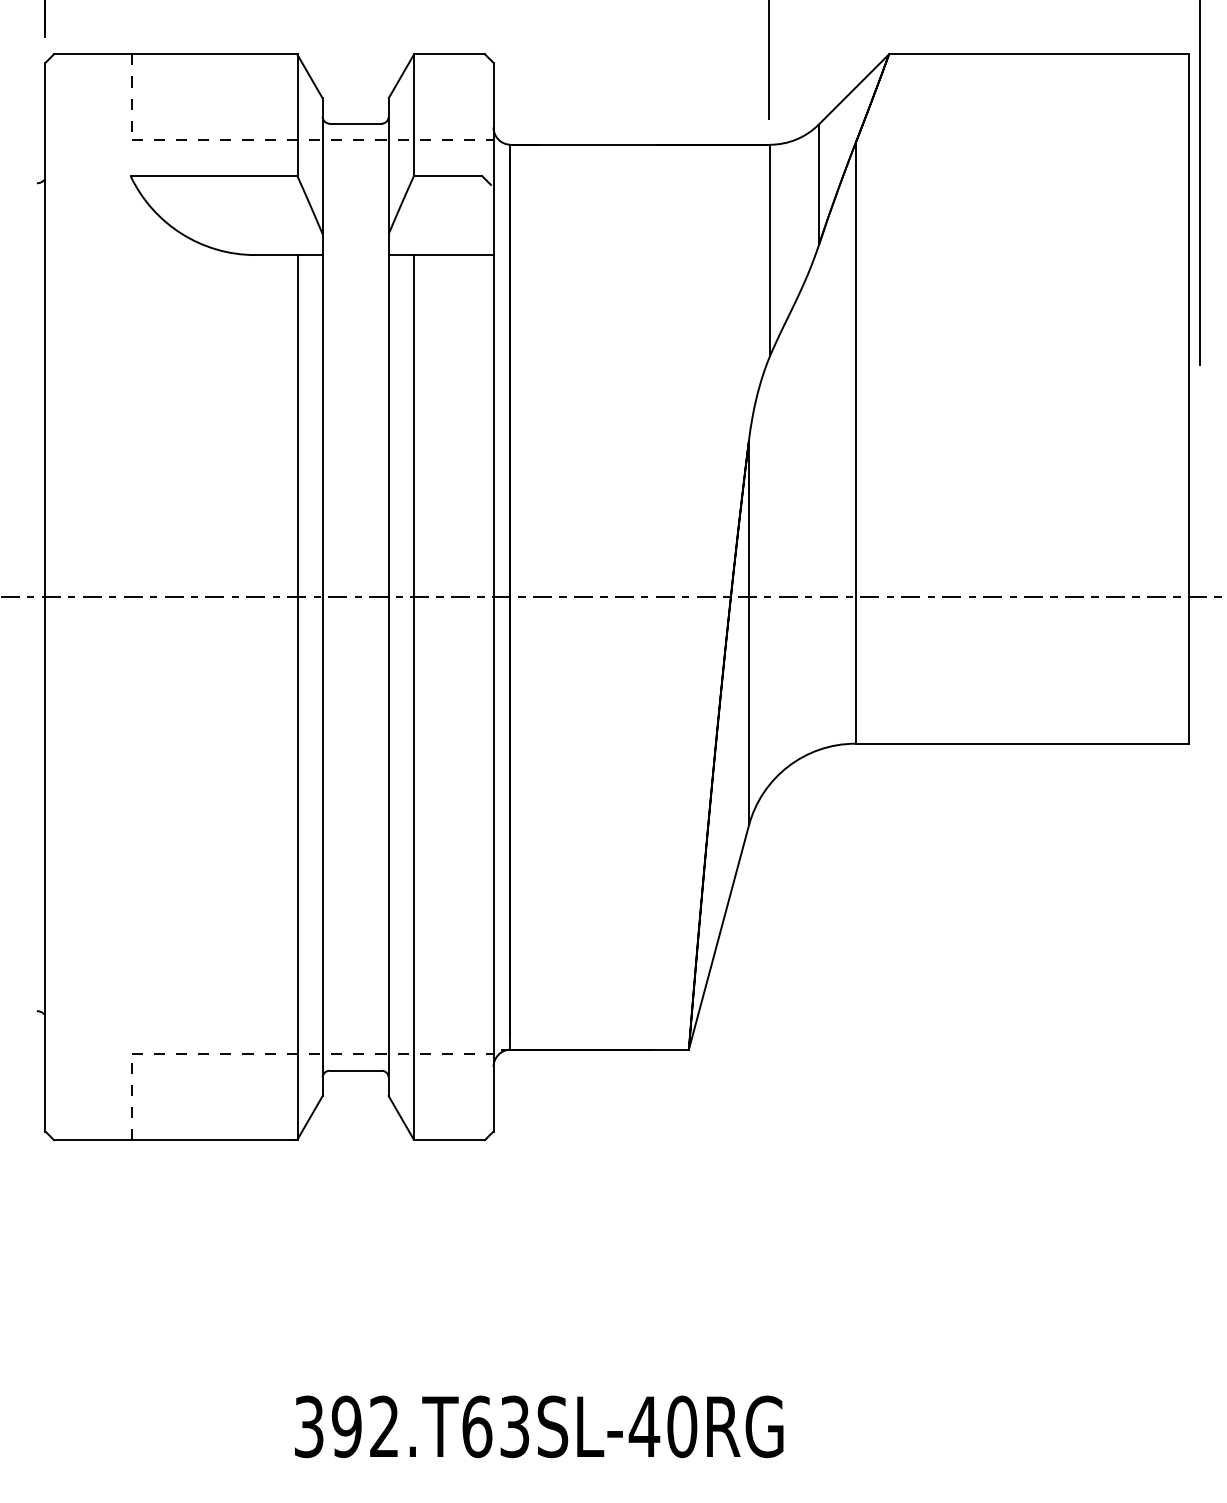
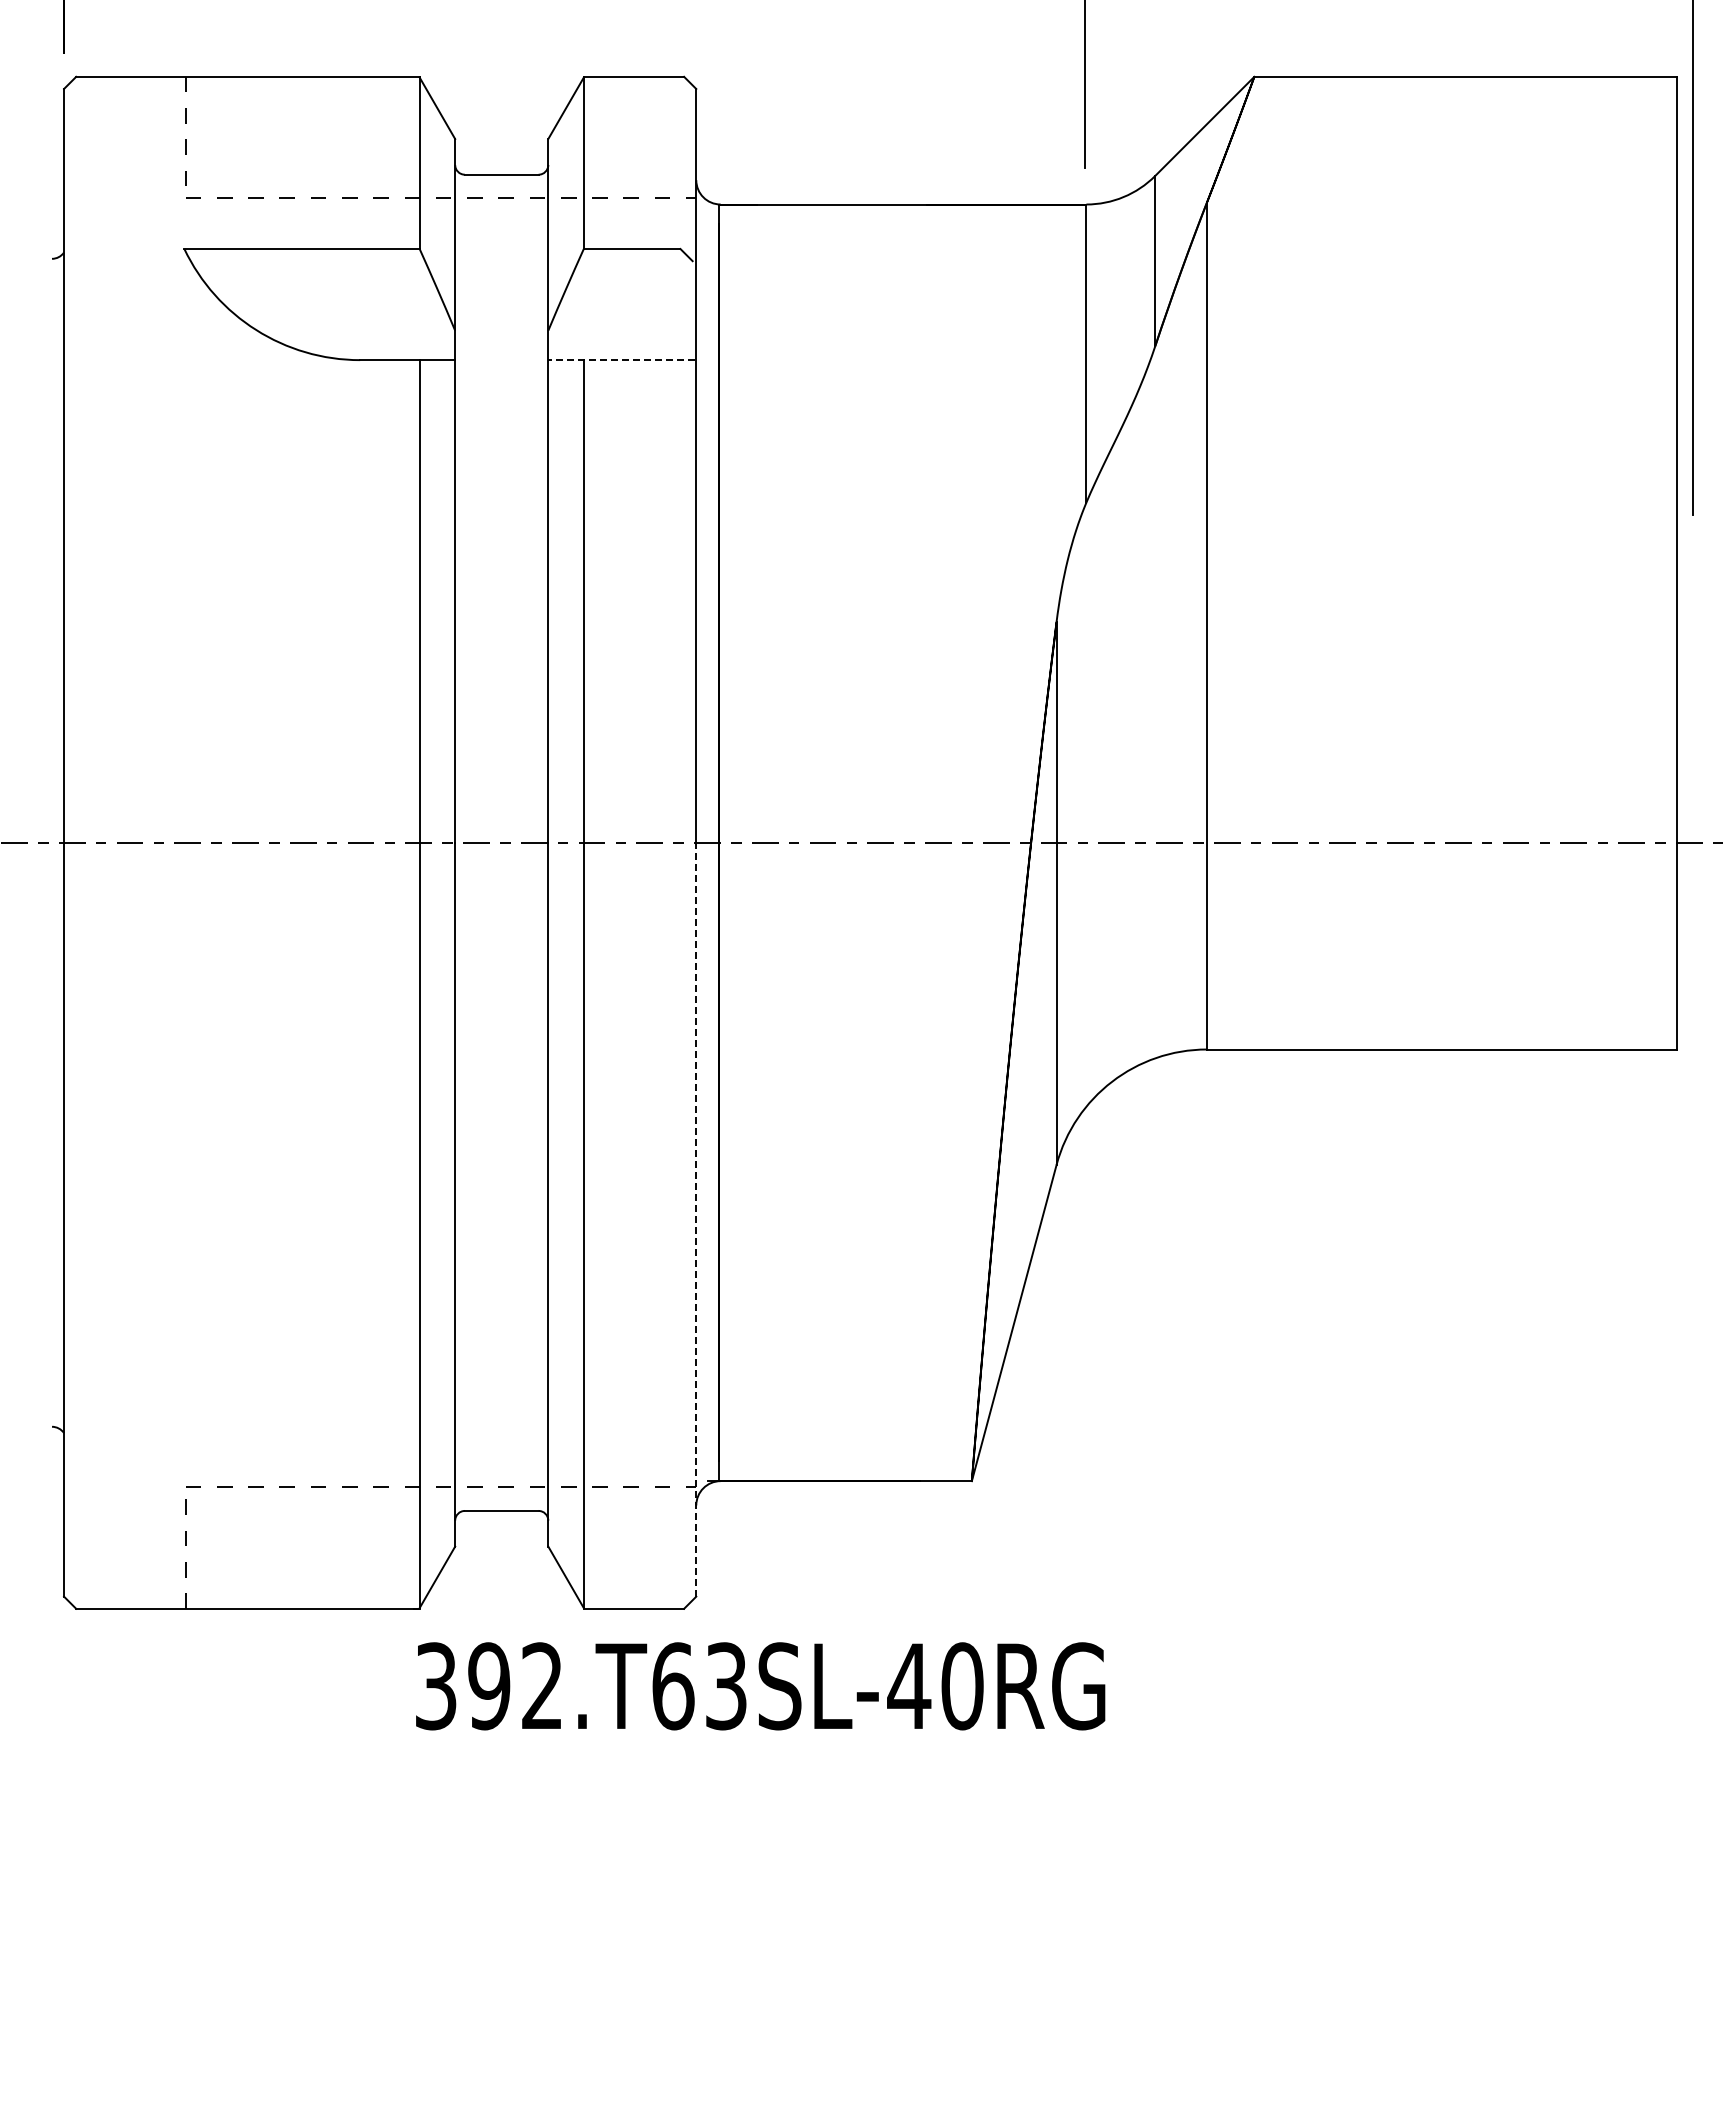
line: (440, 255) -> (621, 360), solid -> dashed
line: (493, 864) -> (696, 1219), solid -> dashed
text: (539, 1426) -> (760, 1686), moved

